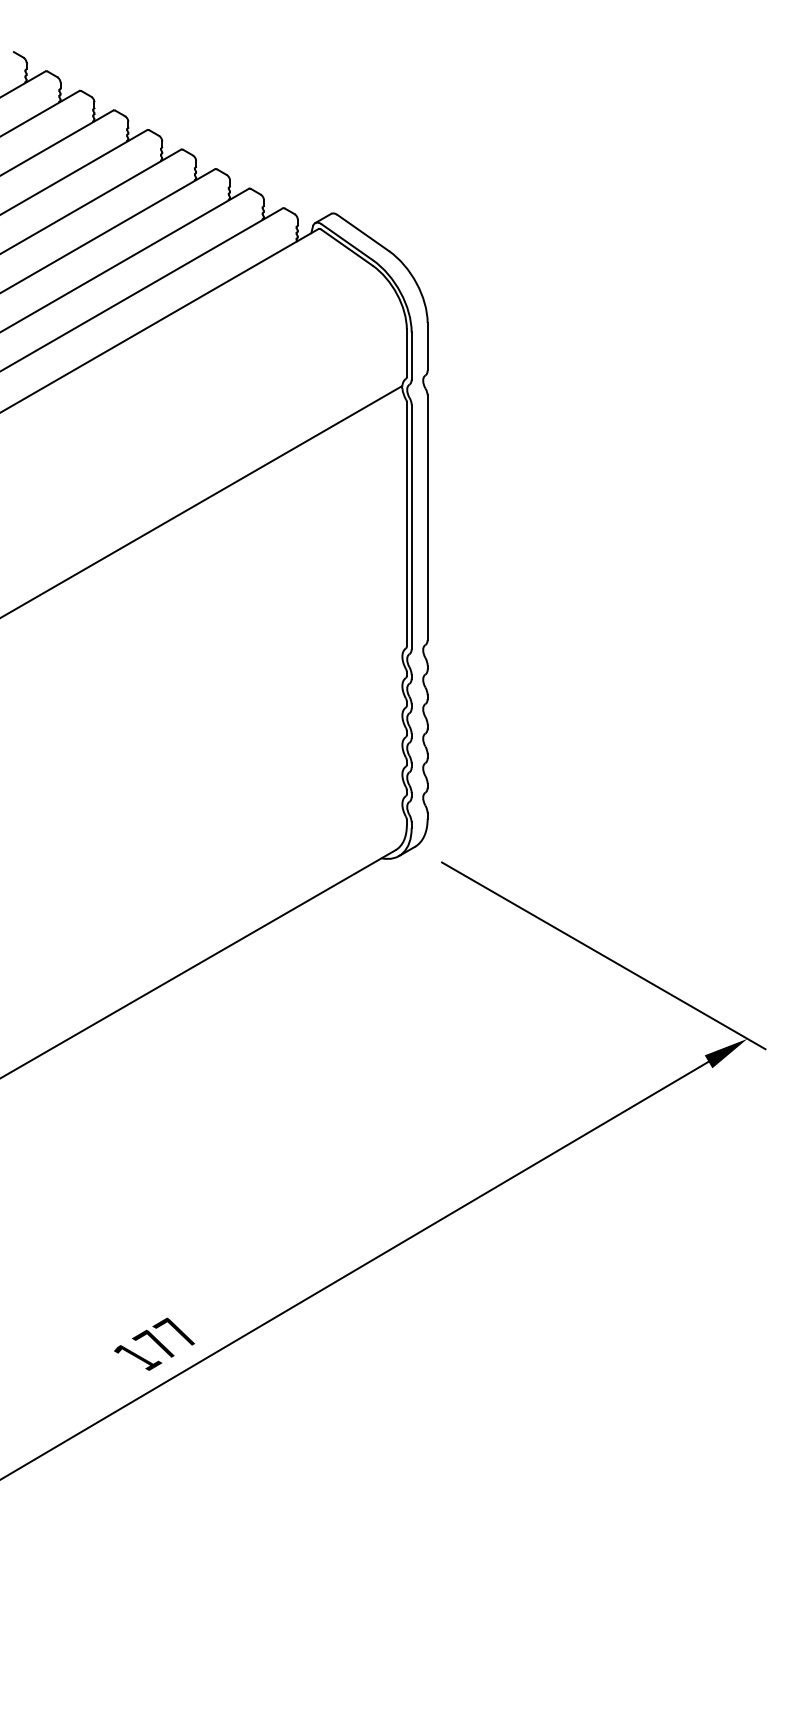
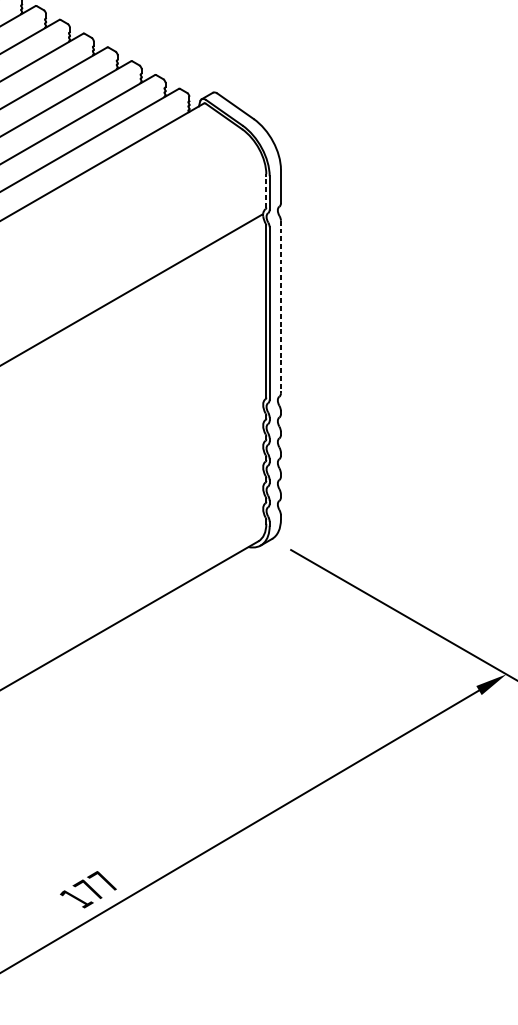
line: (406, 353) -> (266, 191), solid -> dashed
line: (427, 518) -> (280, 307), solid -> dashed

